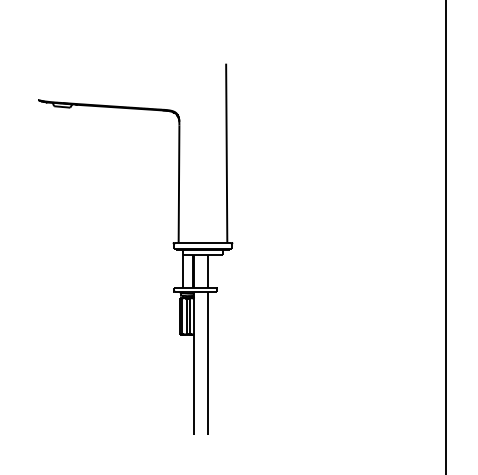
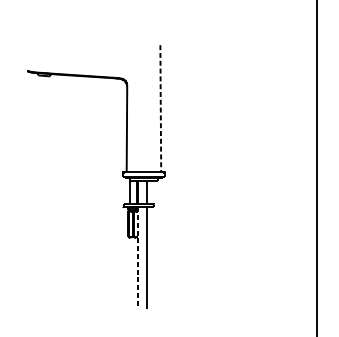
line: (226, 153) -> (160, 108), solid -> dashed
line: (194, 363) -> (137, 257), solid -> dashed

